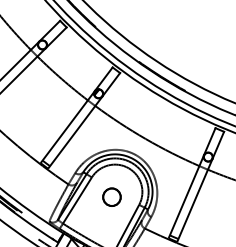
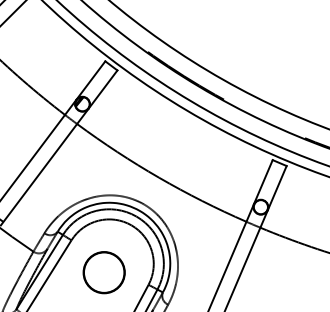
circle: (111, 196) -> (103, 271), size x1.43

